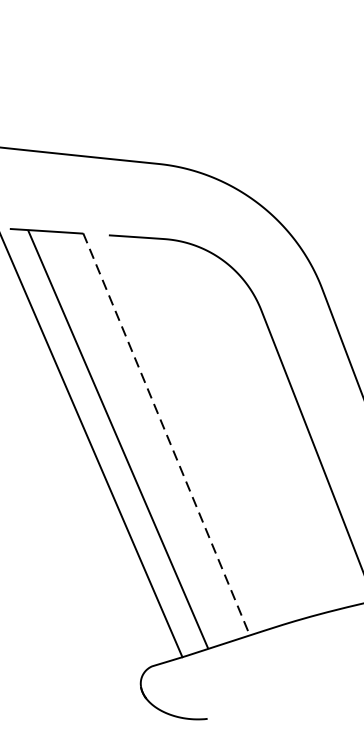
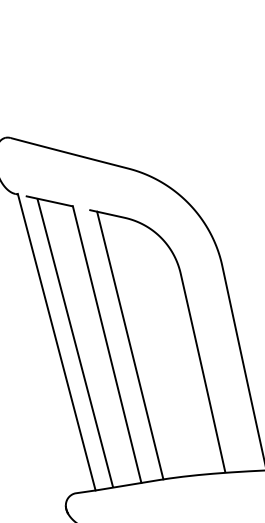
line: (202, 430) -> (130, 345), added
line: (167, 434) -> (107, 344), dashed -> solid

